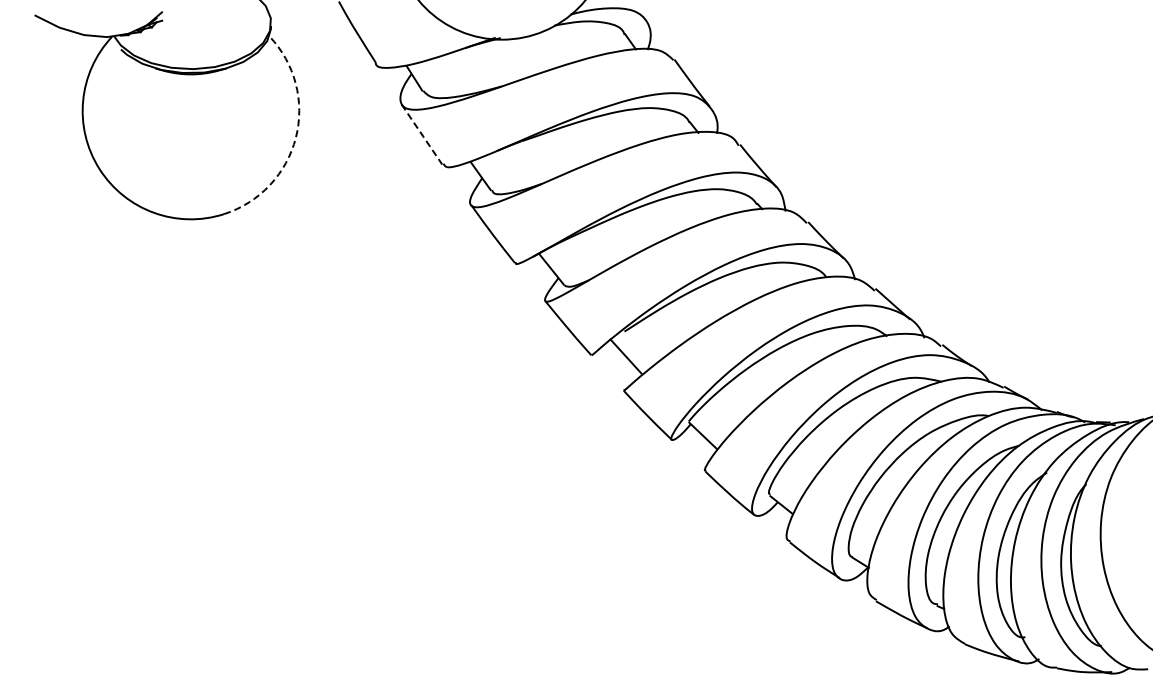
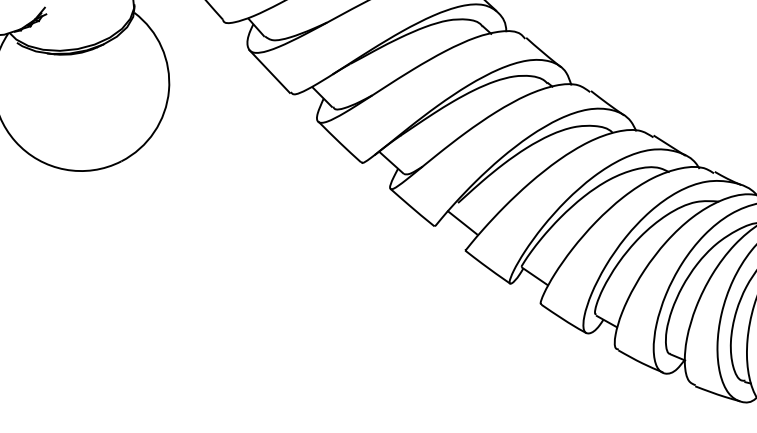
line: (422, 134) -> (270, 71), dashed -> solid
arc: (295, 137) -> (168, 90), dashed -> solid

